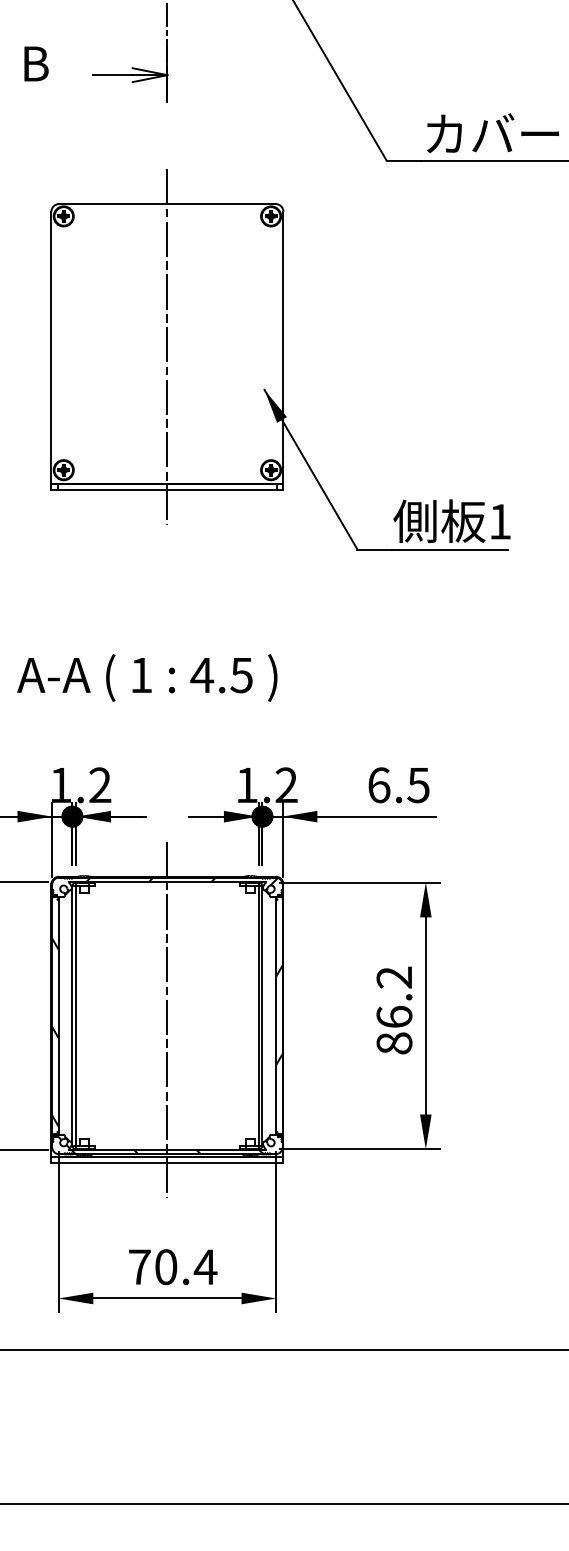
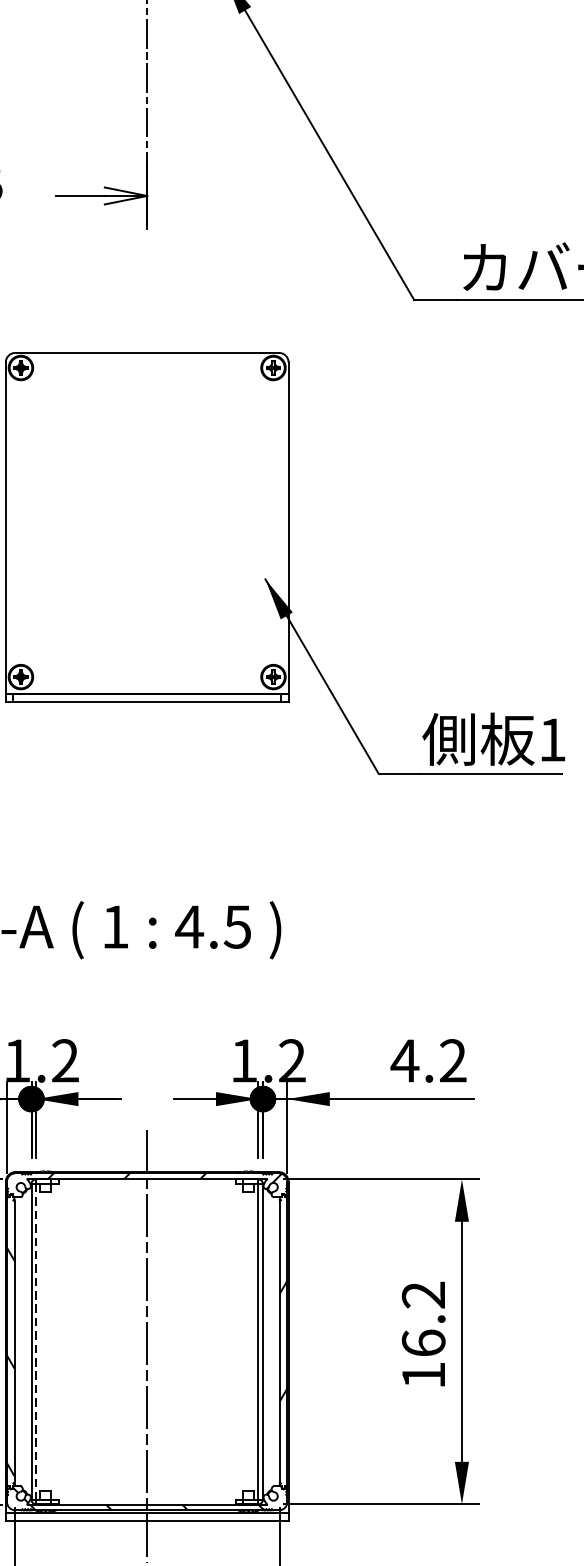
line: (167, 347) -> (147, 527), removed
text: (398, 785) -> (428, 1061), 6.5 -> 4.2
line: (76, 1015) -> (36, 1341), solid -> dashed
text: (394, 1043) -> (423, 1375), 86.2 -> 16.2

